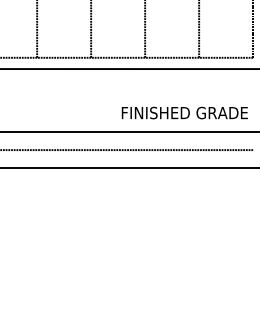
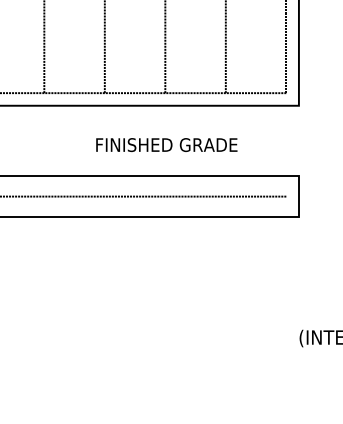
text: (184, 112) -> (166, 144), moved

